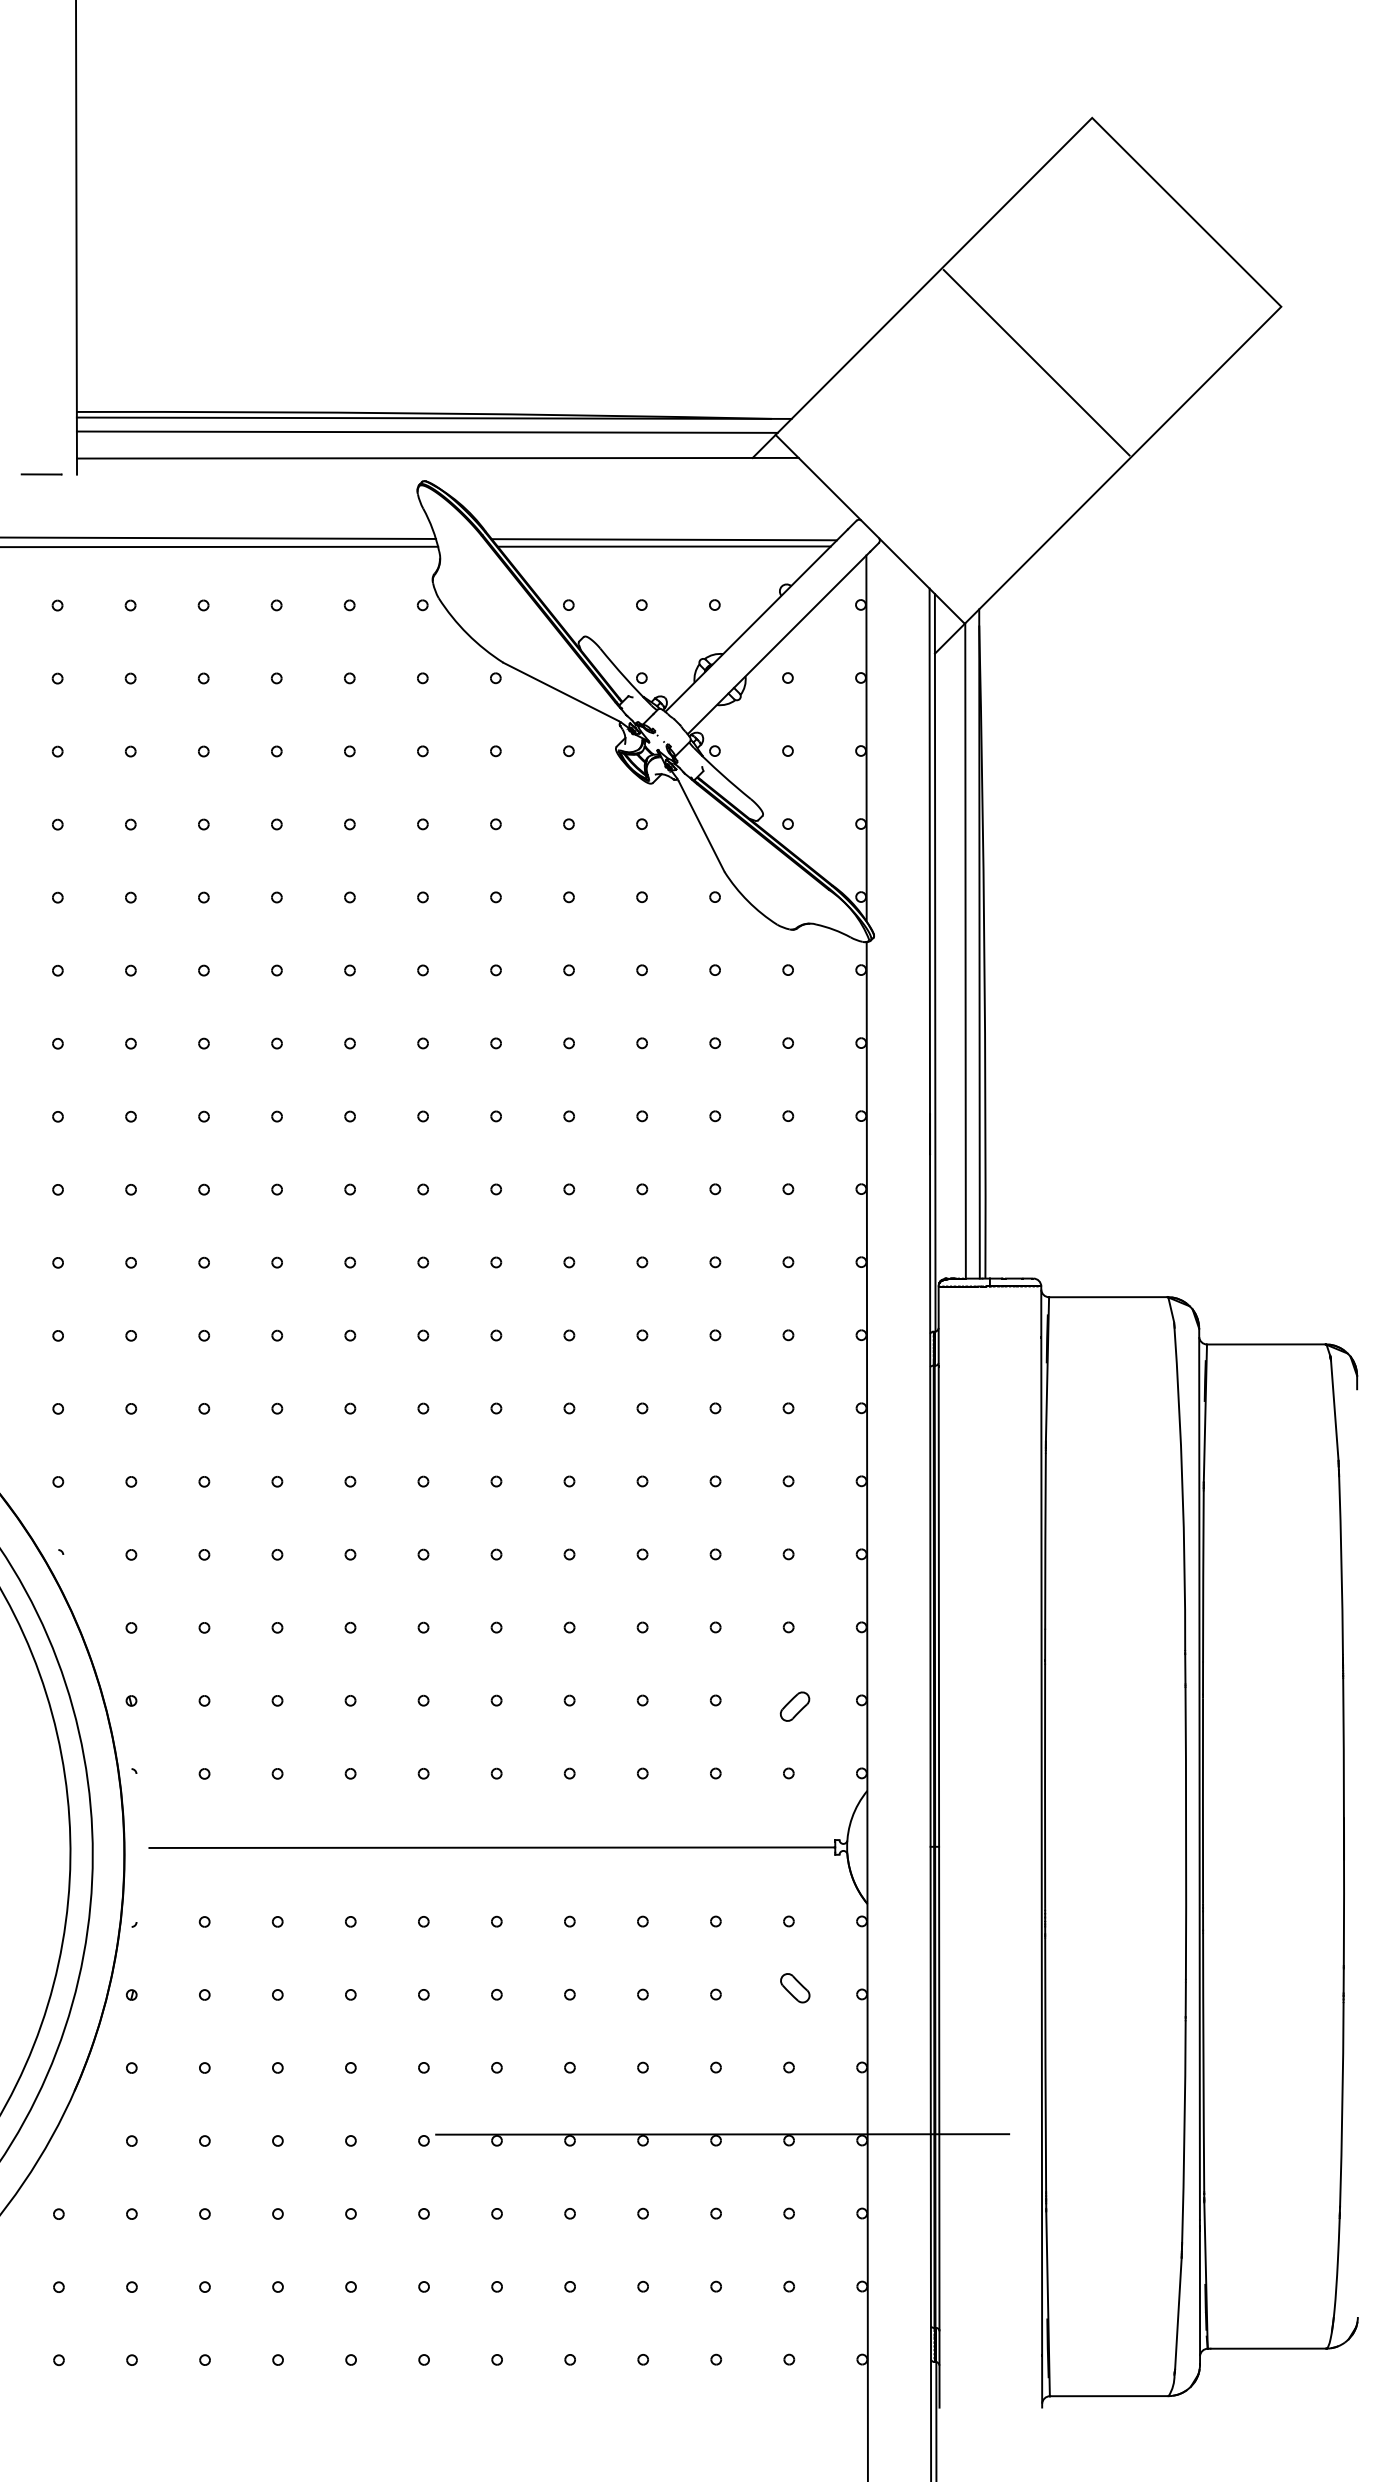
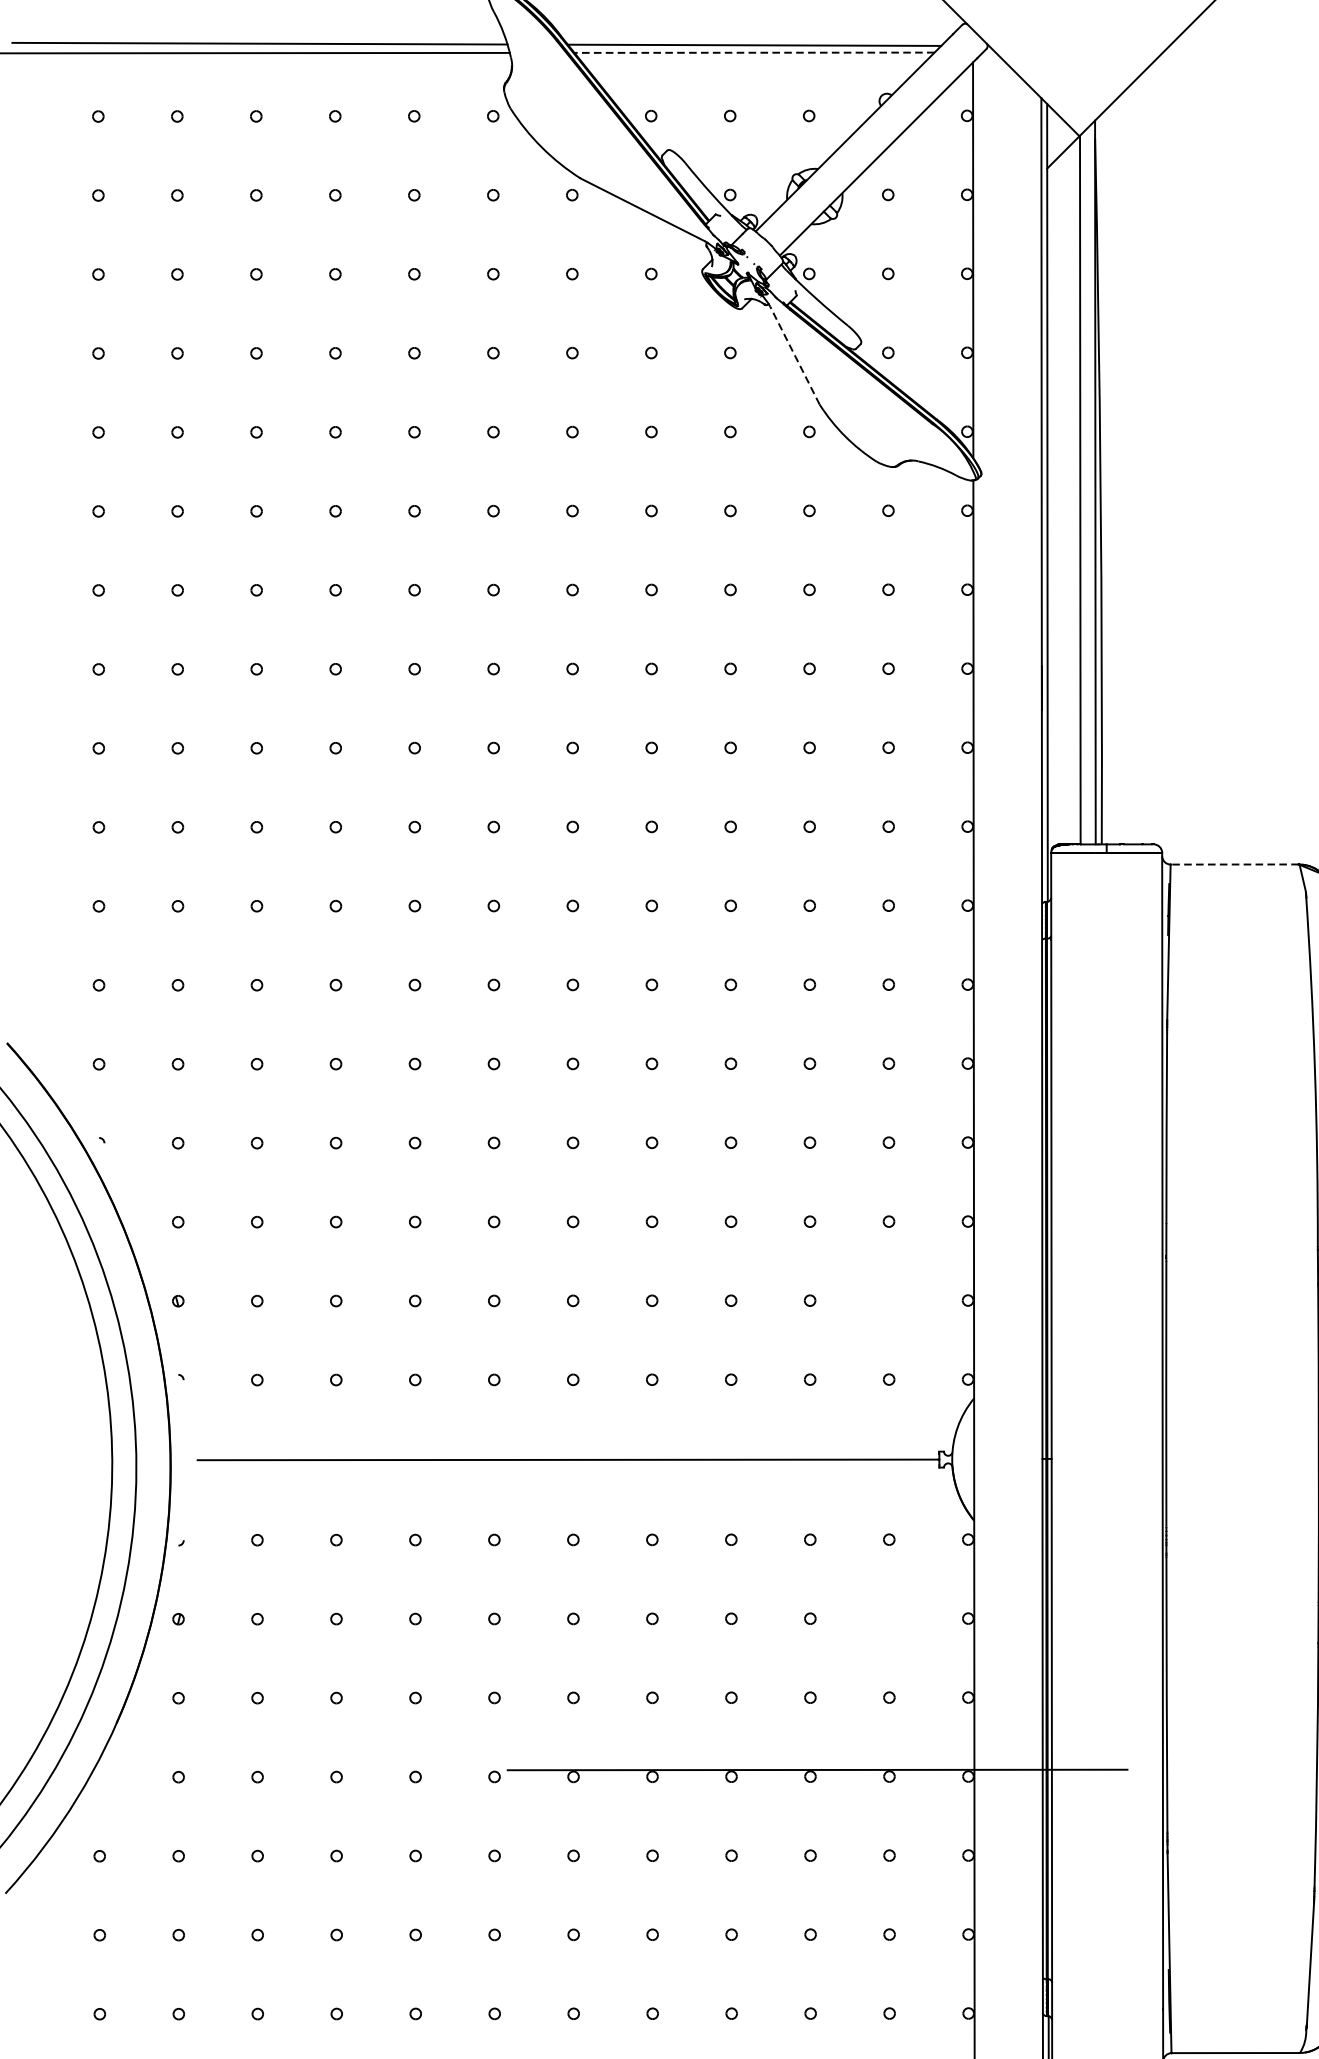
line: (663, 546) -> (753, 52), solid -> dashed
line: (701, 826) -> (794, 355), solid -> dashed
line: (1107, 1297) -> (1233, 864), solid -> dashed
part: (794, 1706) -> (895, 1307), removed
part: (795, 1988) -> (896, 1612), removed

